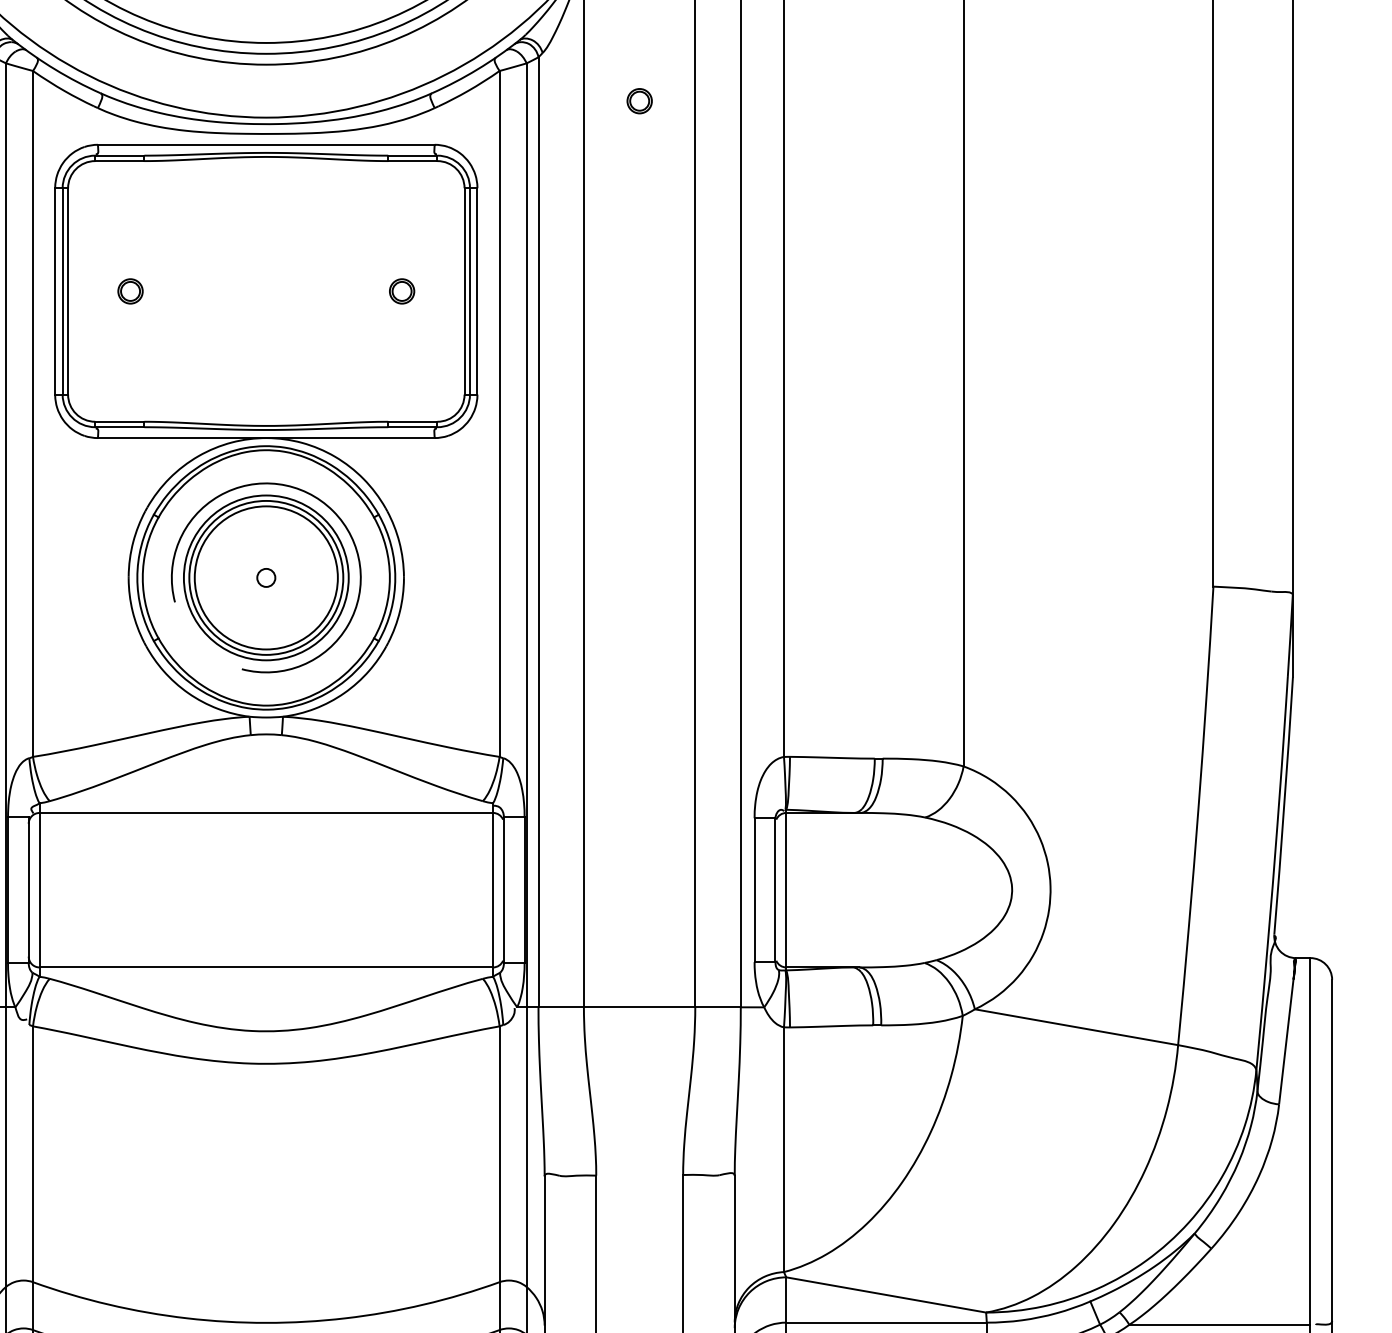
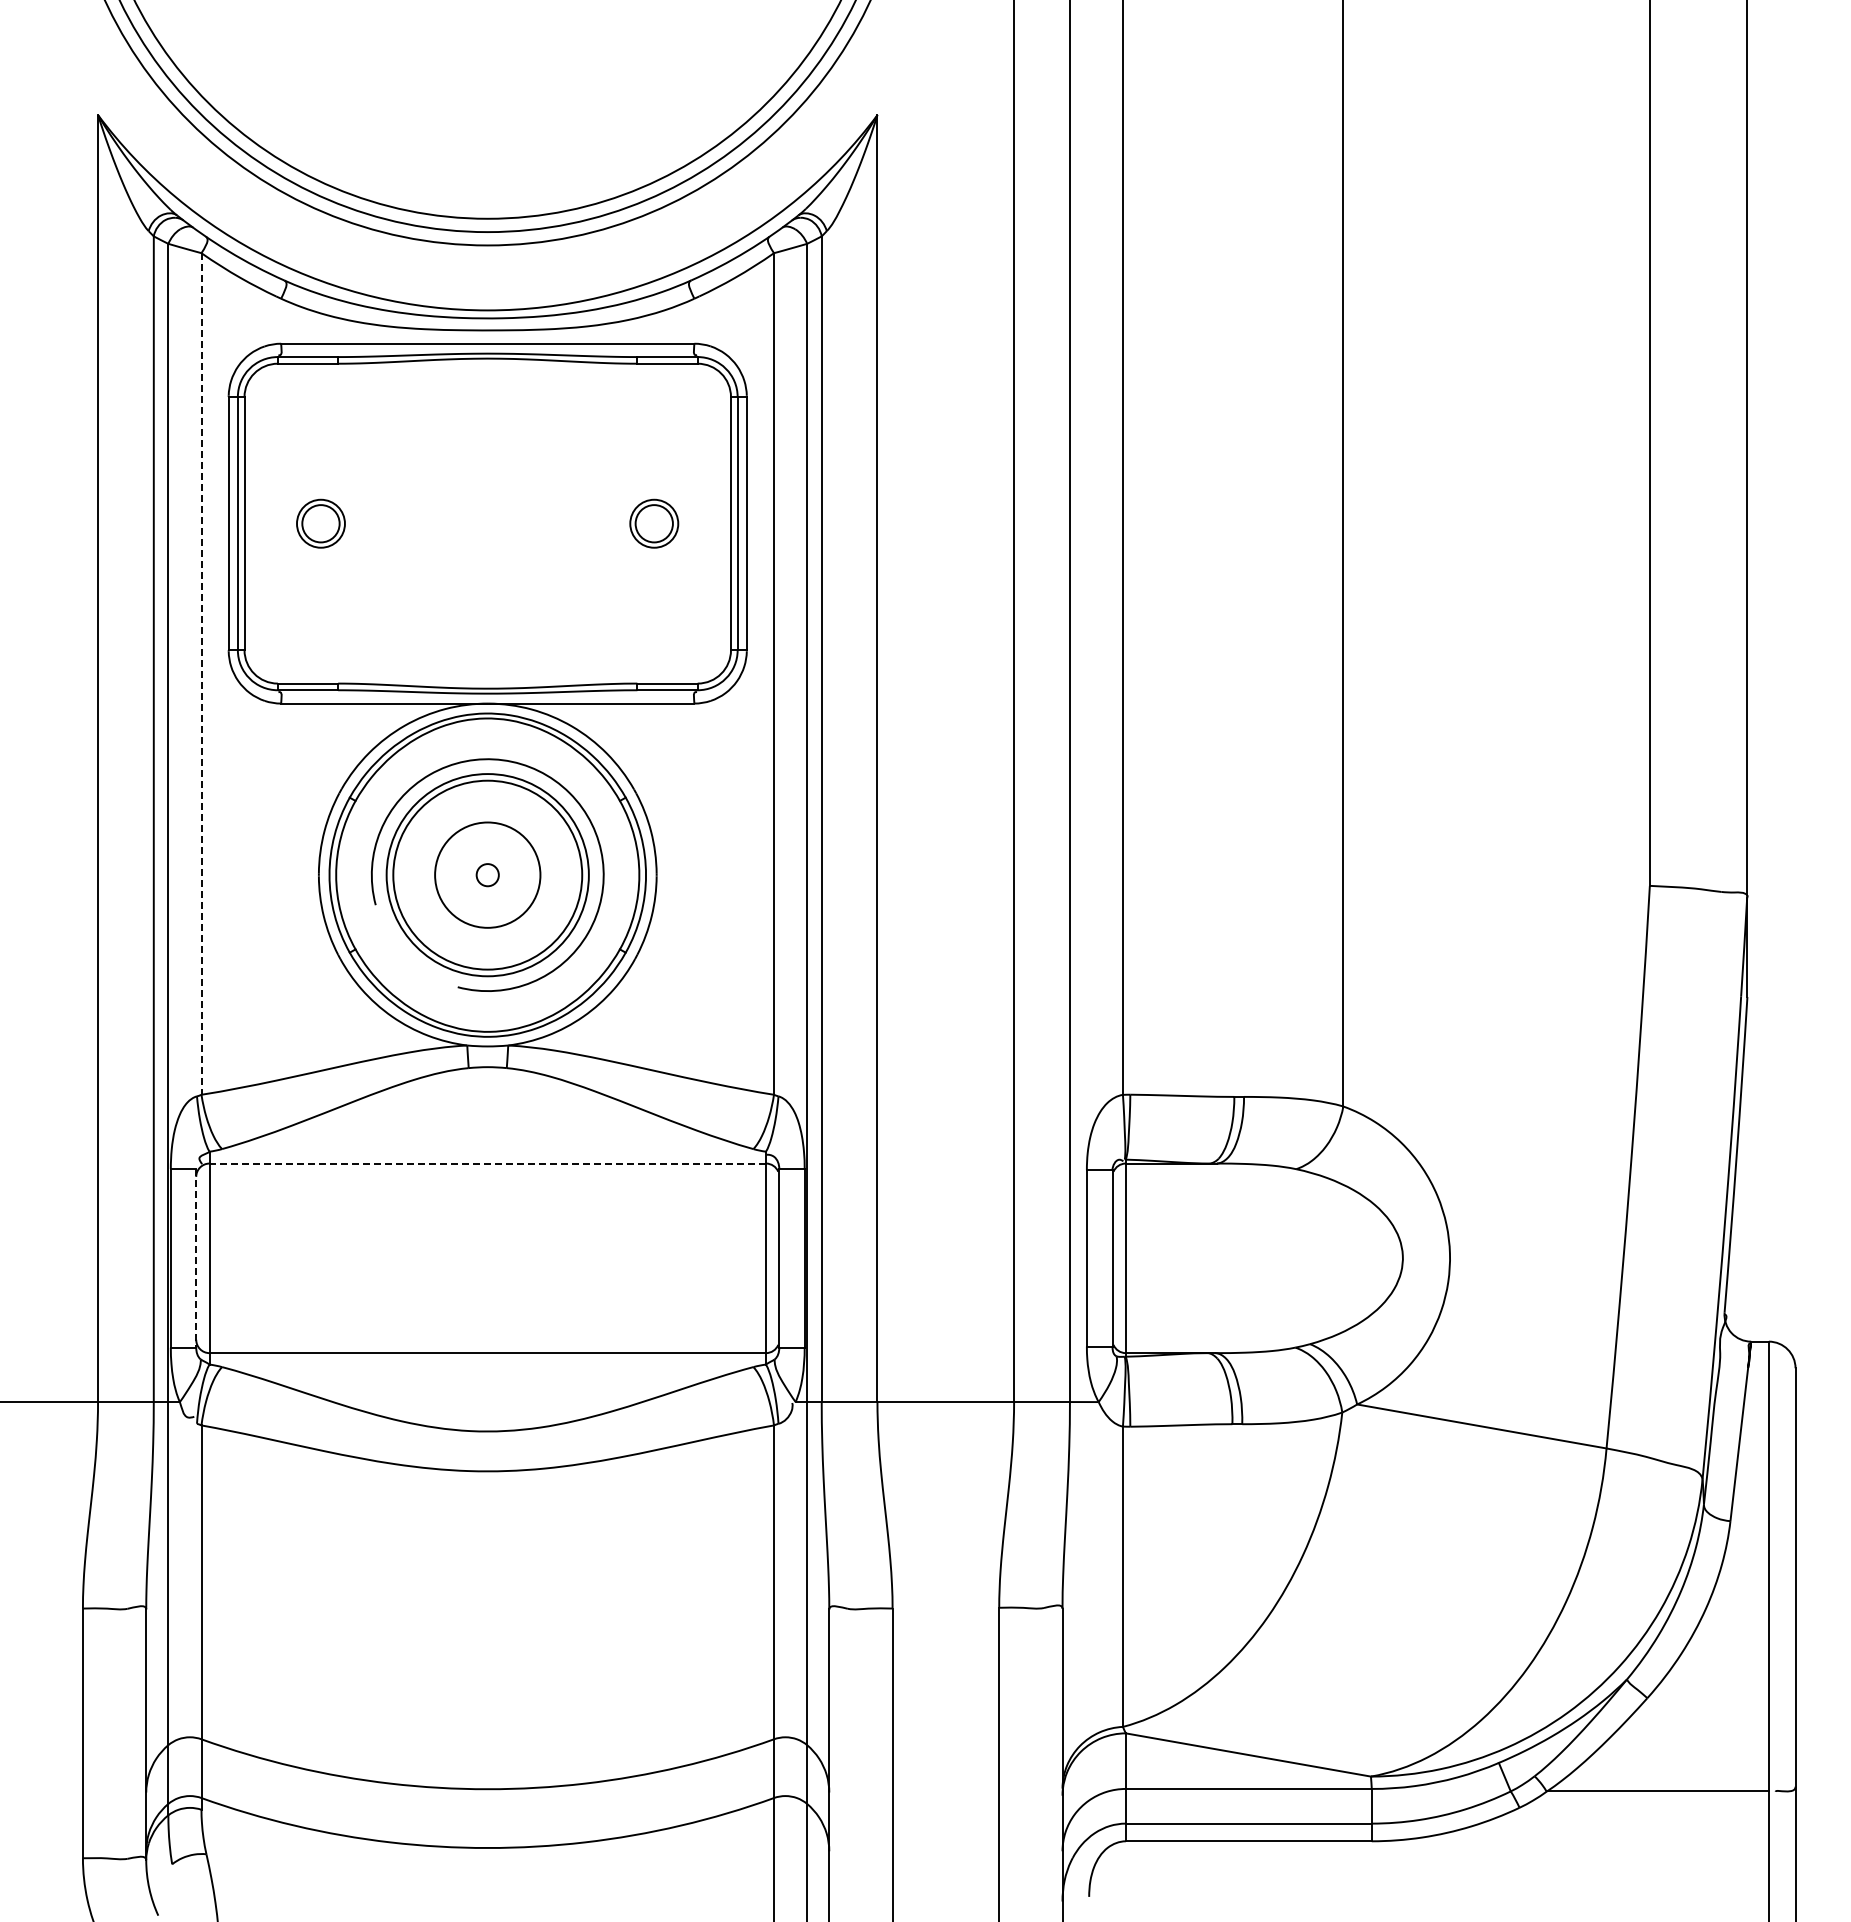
part: (639, 101) -> (945, 290), removed
part: (130, 291) -> (321, 523), size x1.6
part: (402, 291) -> (654, 523), size x1.6
line: (33, 413) -> (201, 673), solid -> dashed
circle: (266, 577) -> (487, 874), size x0.6
line: (266, 812) -> (487, 1163), solid -> dashed
line: (28, 890) -> (196, 1258), solid -> dashed

